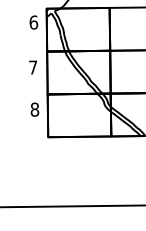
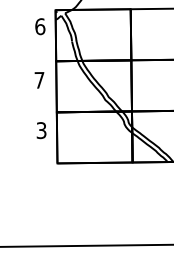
text: (34, 109) -> (41, 130), 8 -> 3

